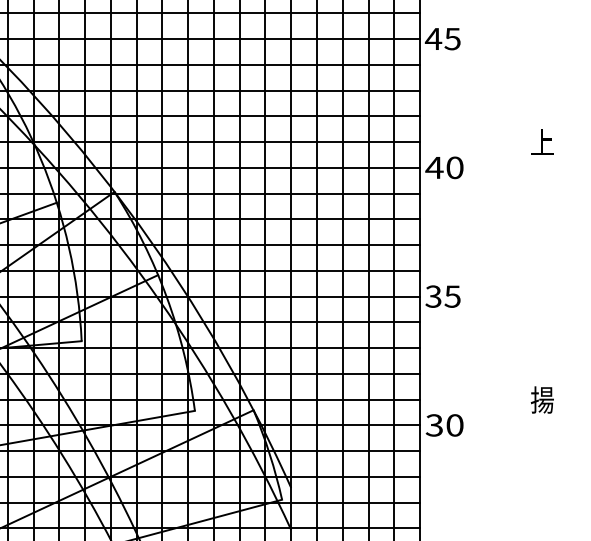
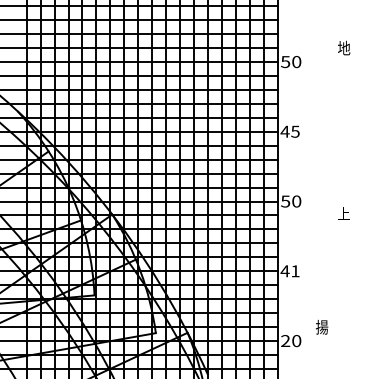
text: (541, 141) -> (343, 213), moved
text: (434, 167) -> (285, 201), 40 -> 50
text: (441, 297) -> (289, 271), 35 -> 41
text: (543, 400) -> (322, 327), moved
text: (434, 426) -> (285, 341), 30 -> 20

